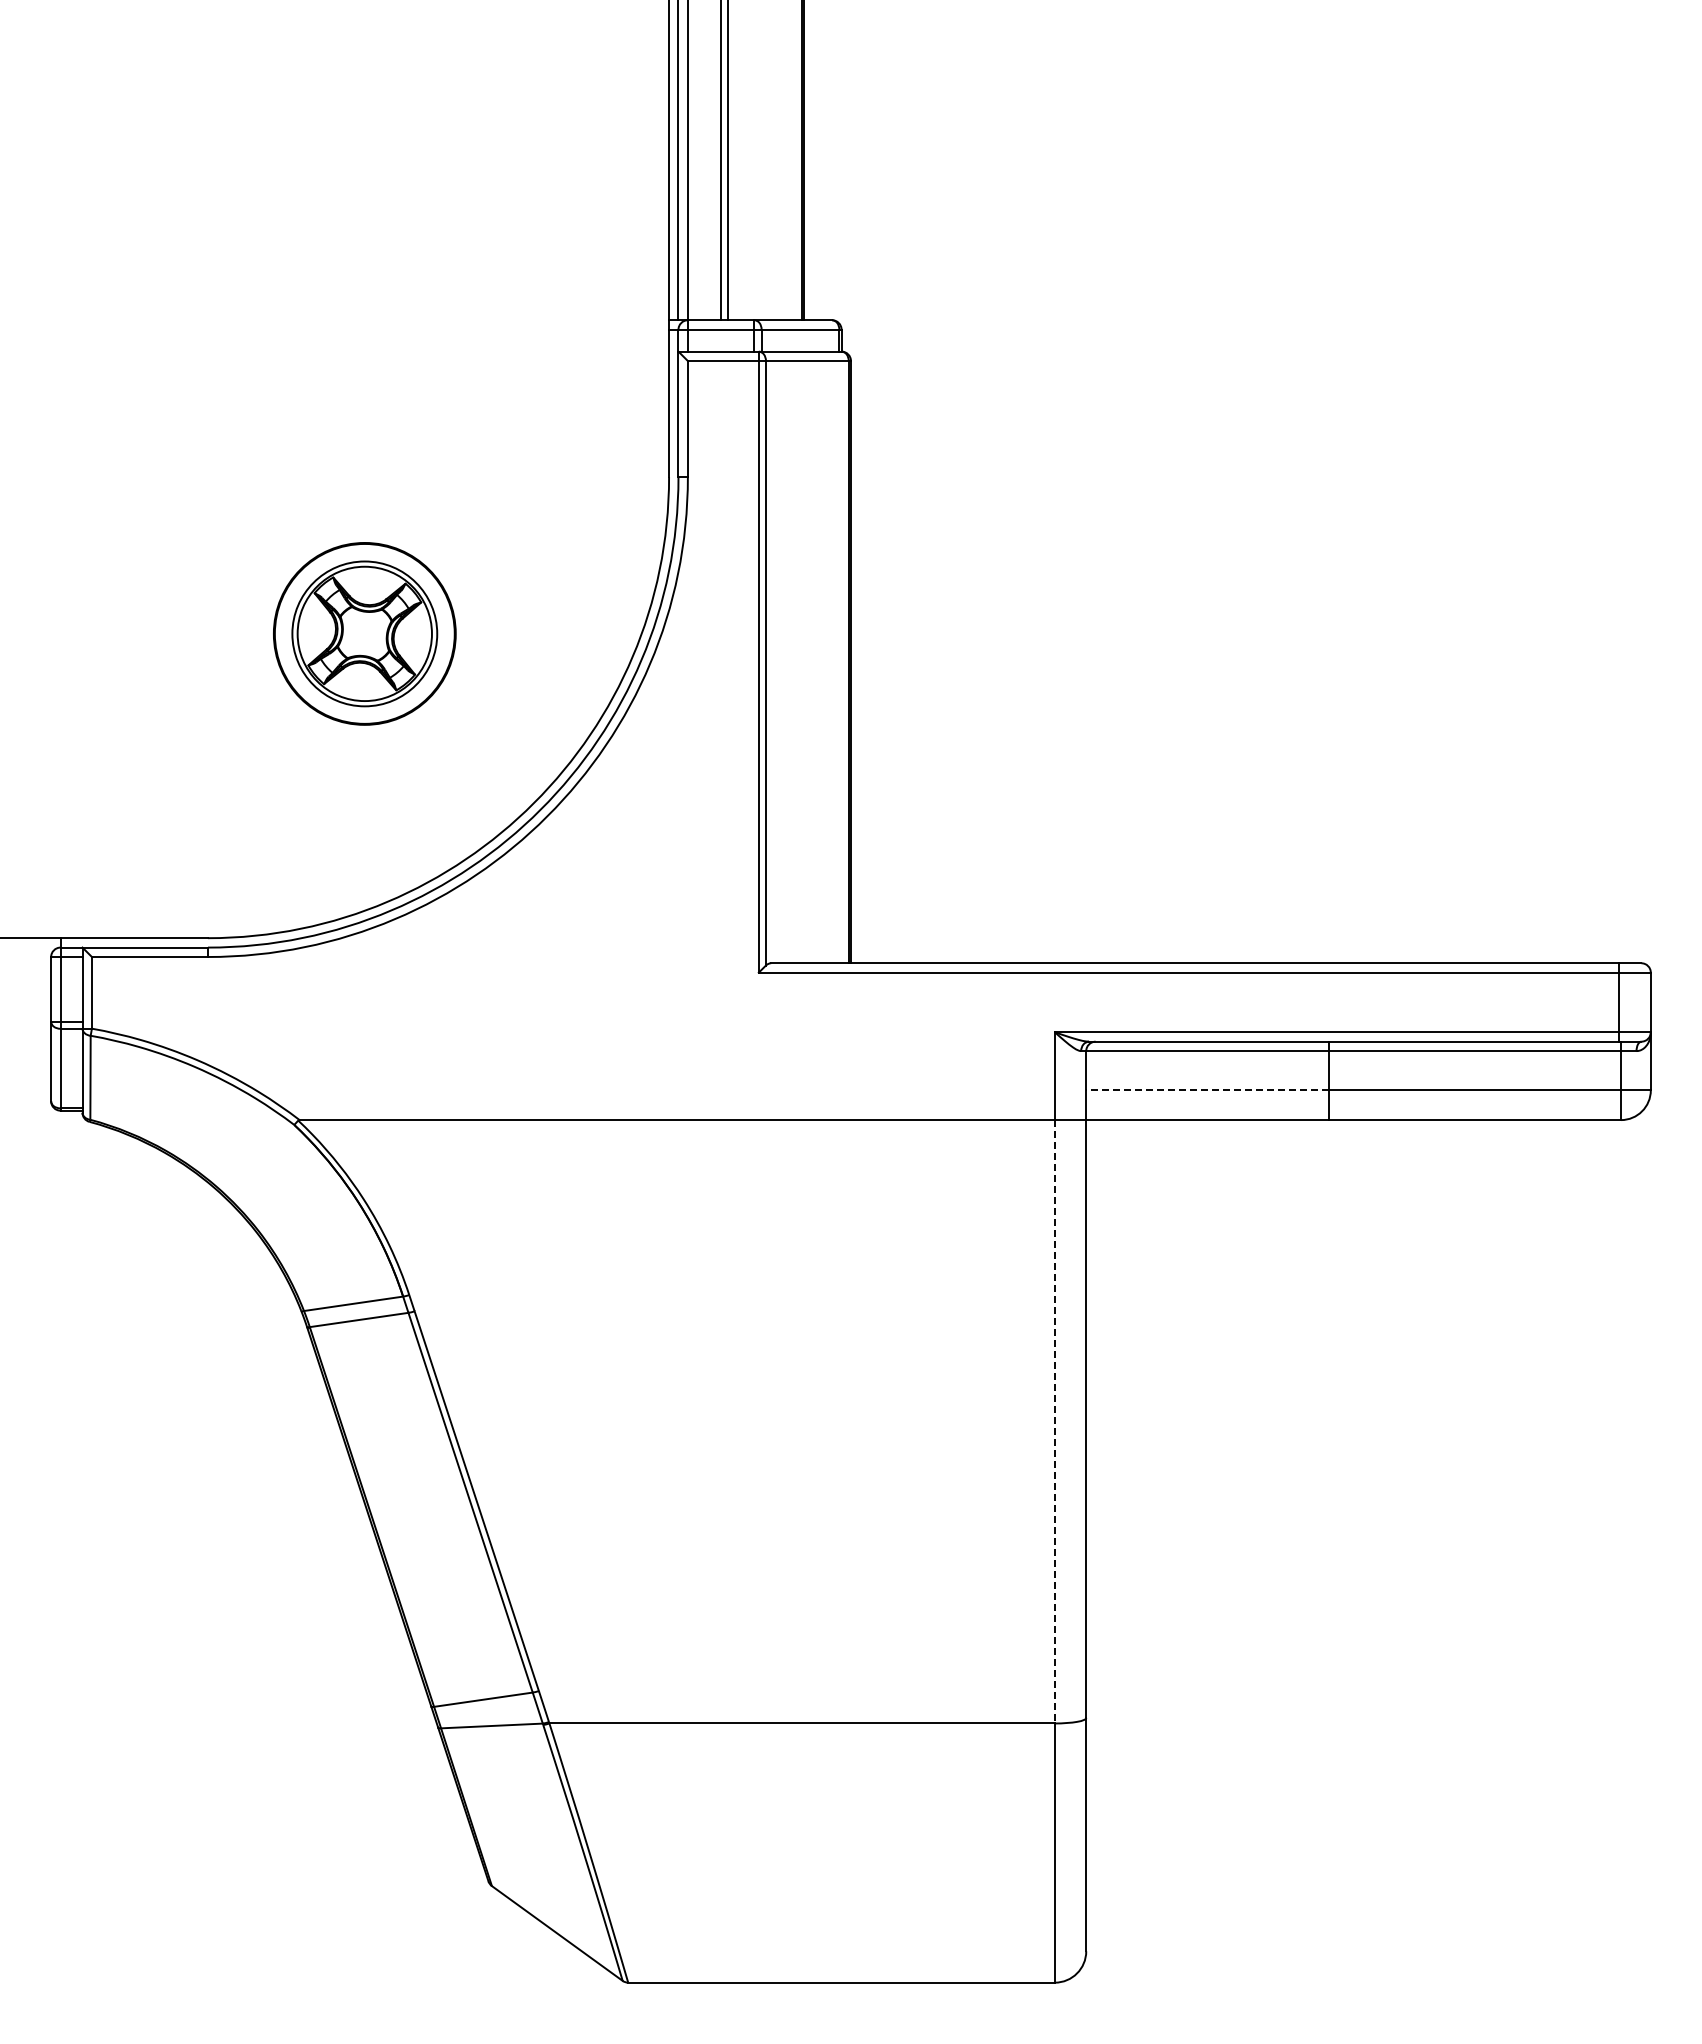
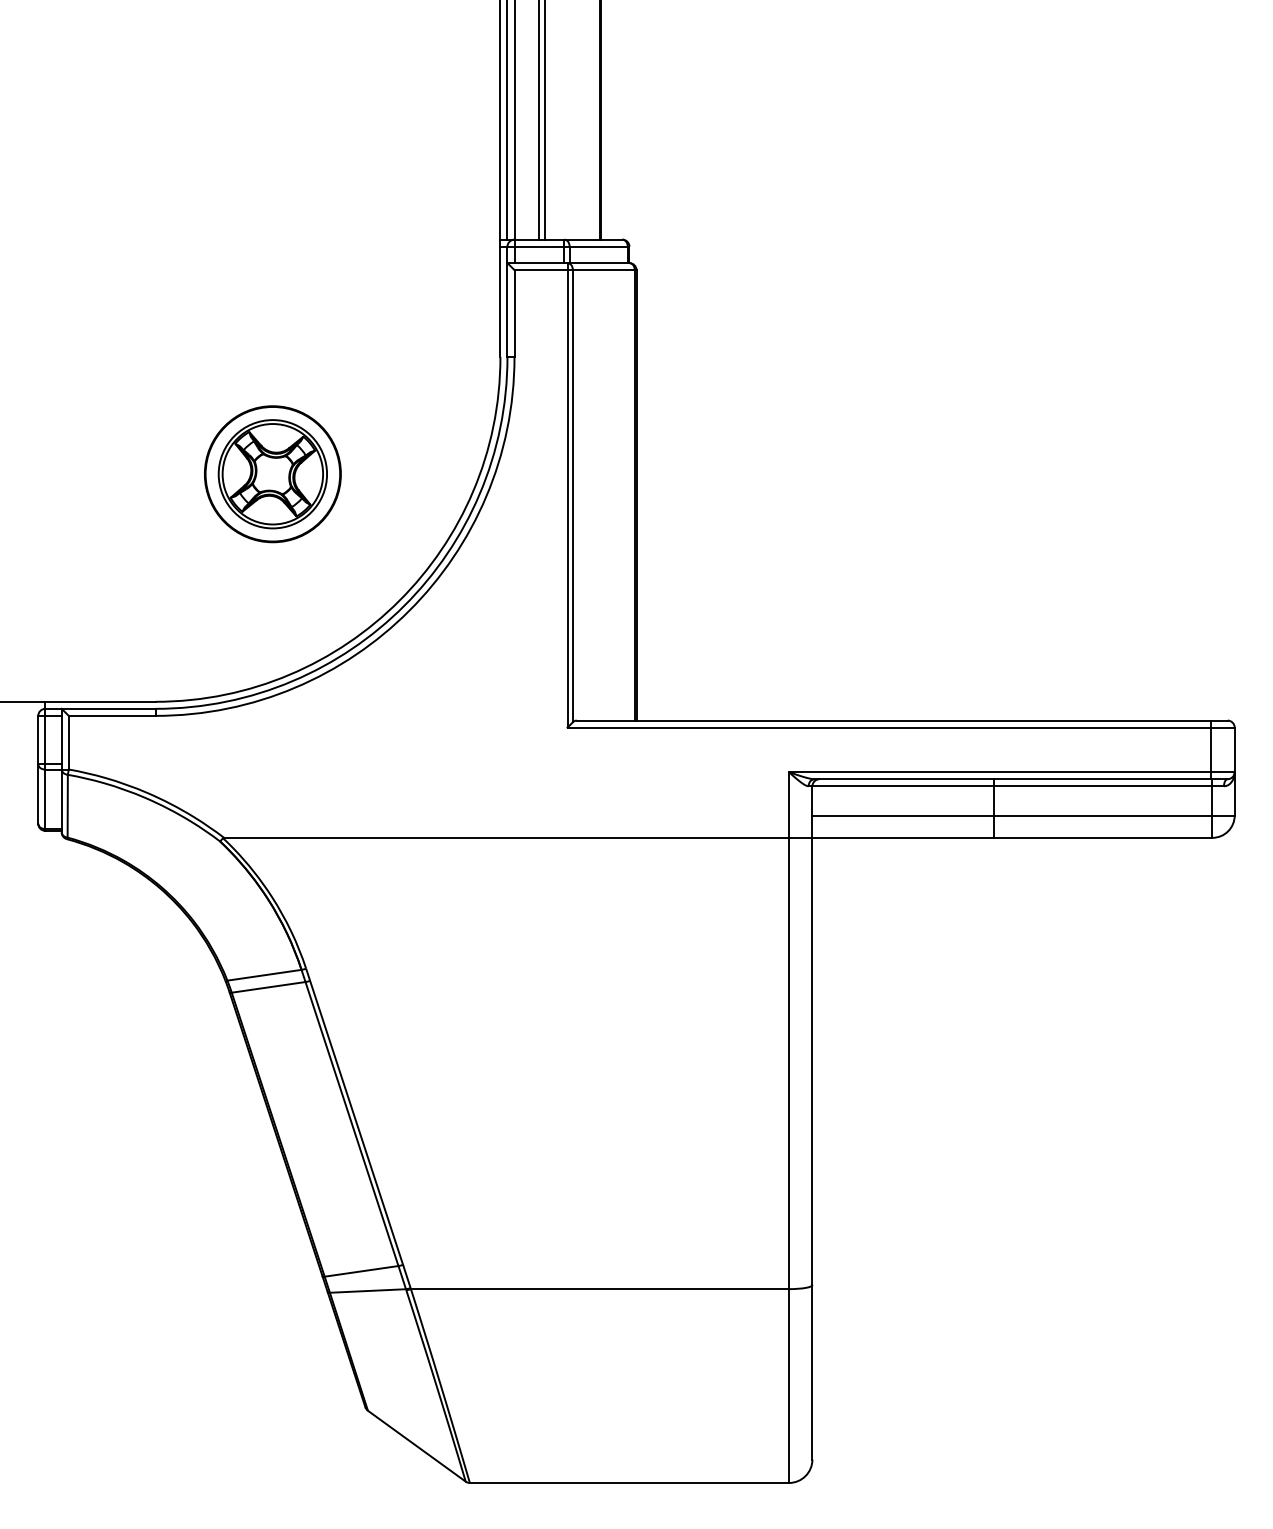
line: (1207, 1090) -> (903, 815), dashed -> solid
line: (1054, 1421) -> (788, 1063), dashed -> solid

